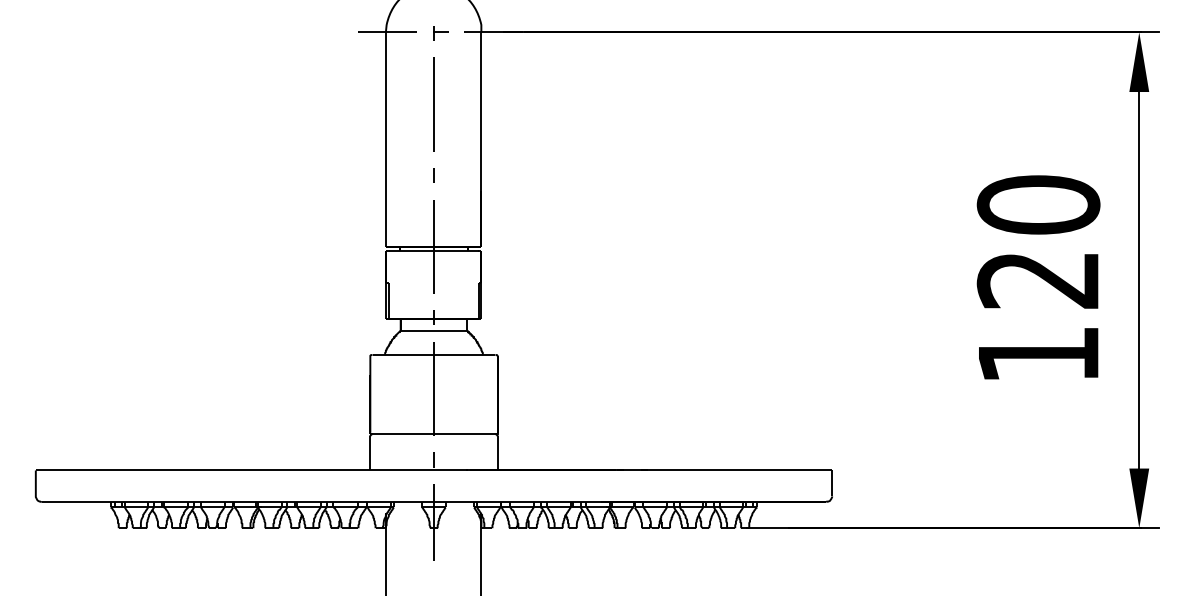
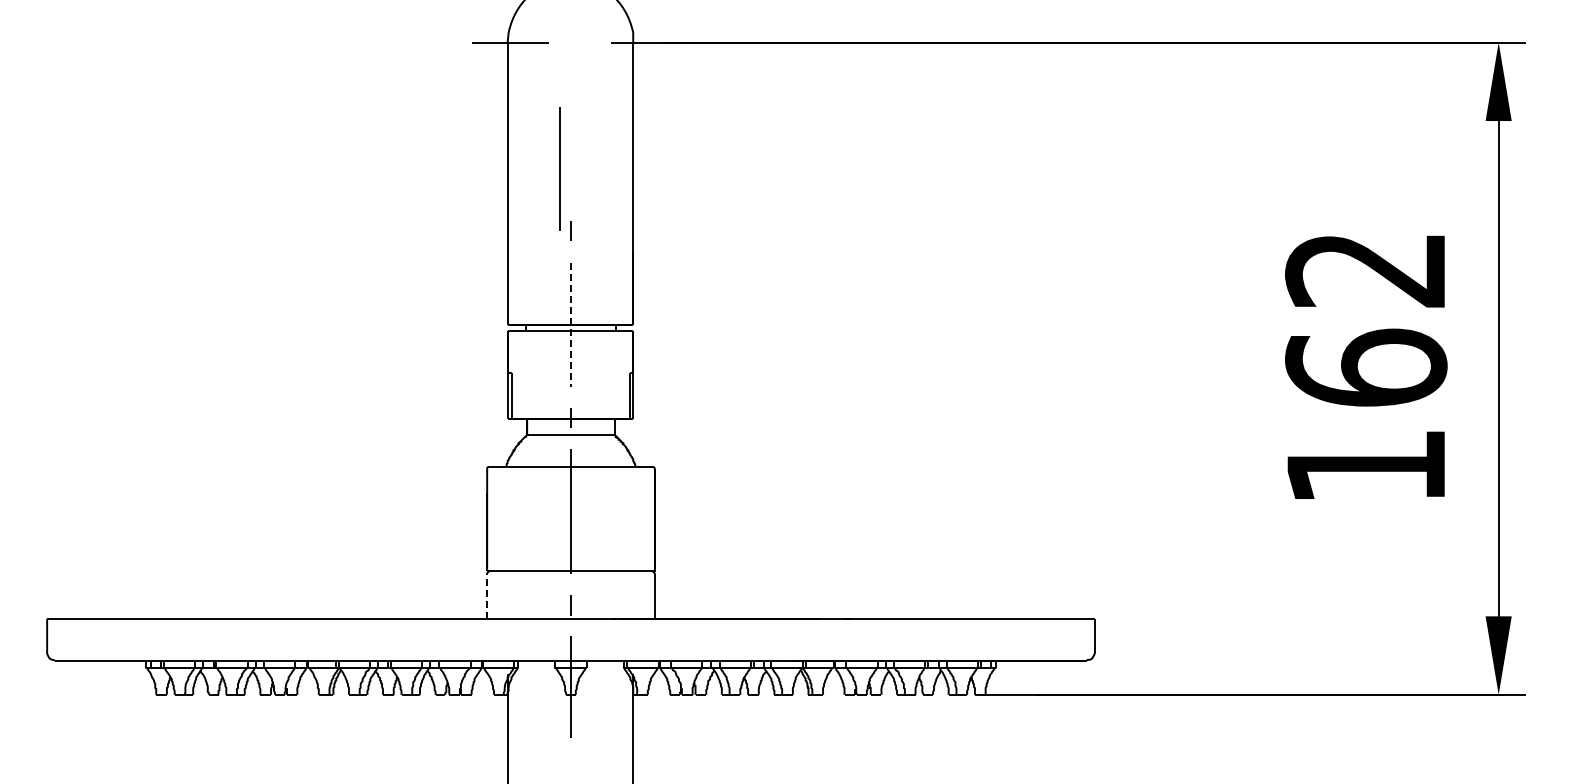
part: (440, 33) -> (579, 43), removed
line: (433, 104) -> (559, 168), moved
text: (1038, 242) -> (1366, 318), 120 -> 162
line: (433, 247) -> (570, 325), solid -> dashed
line: (370, 452) -> (487, 595), solid -> dashed

